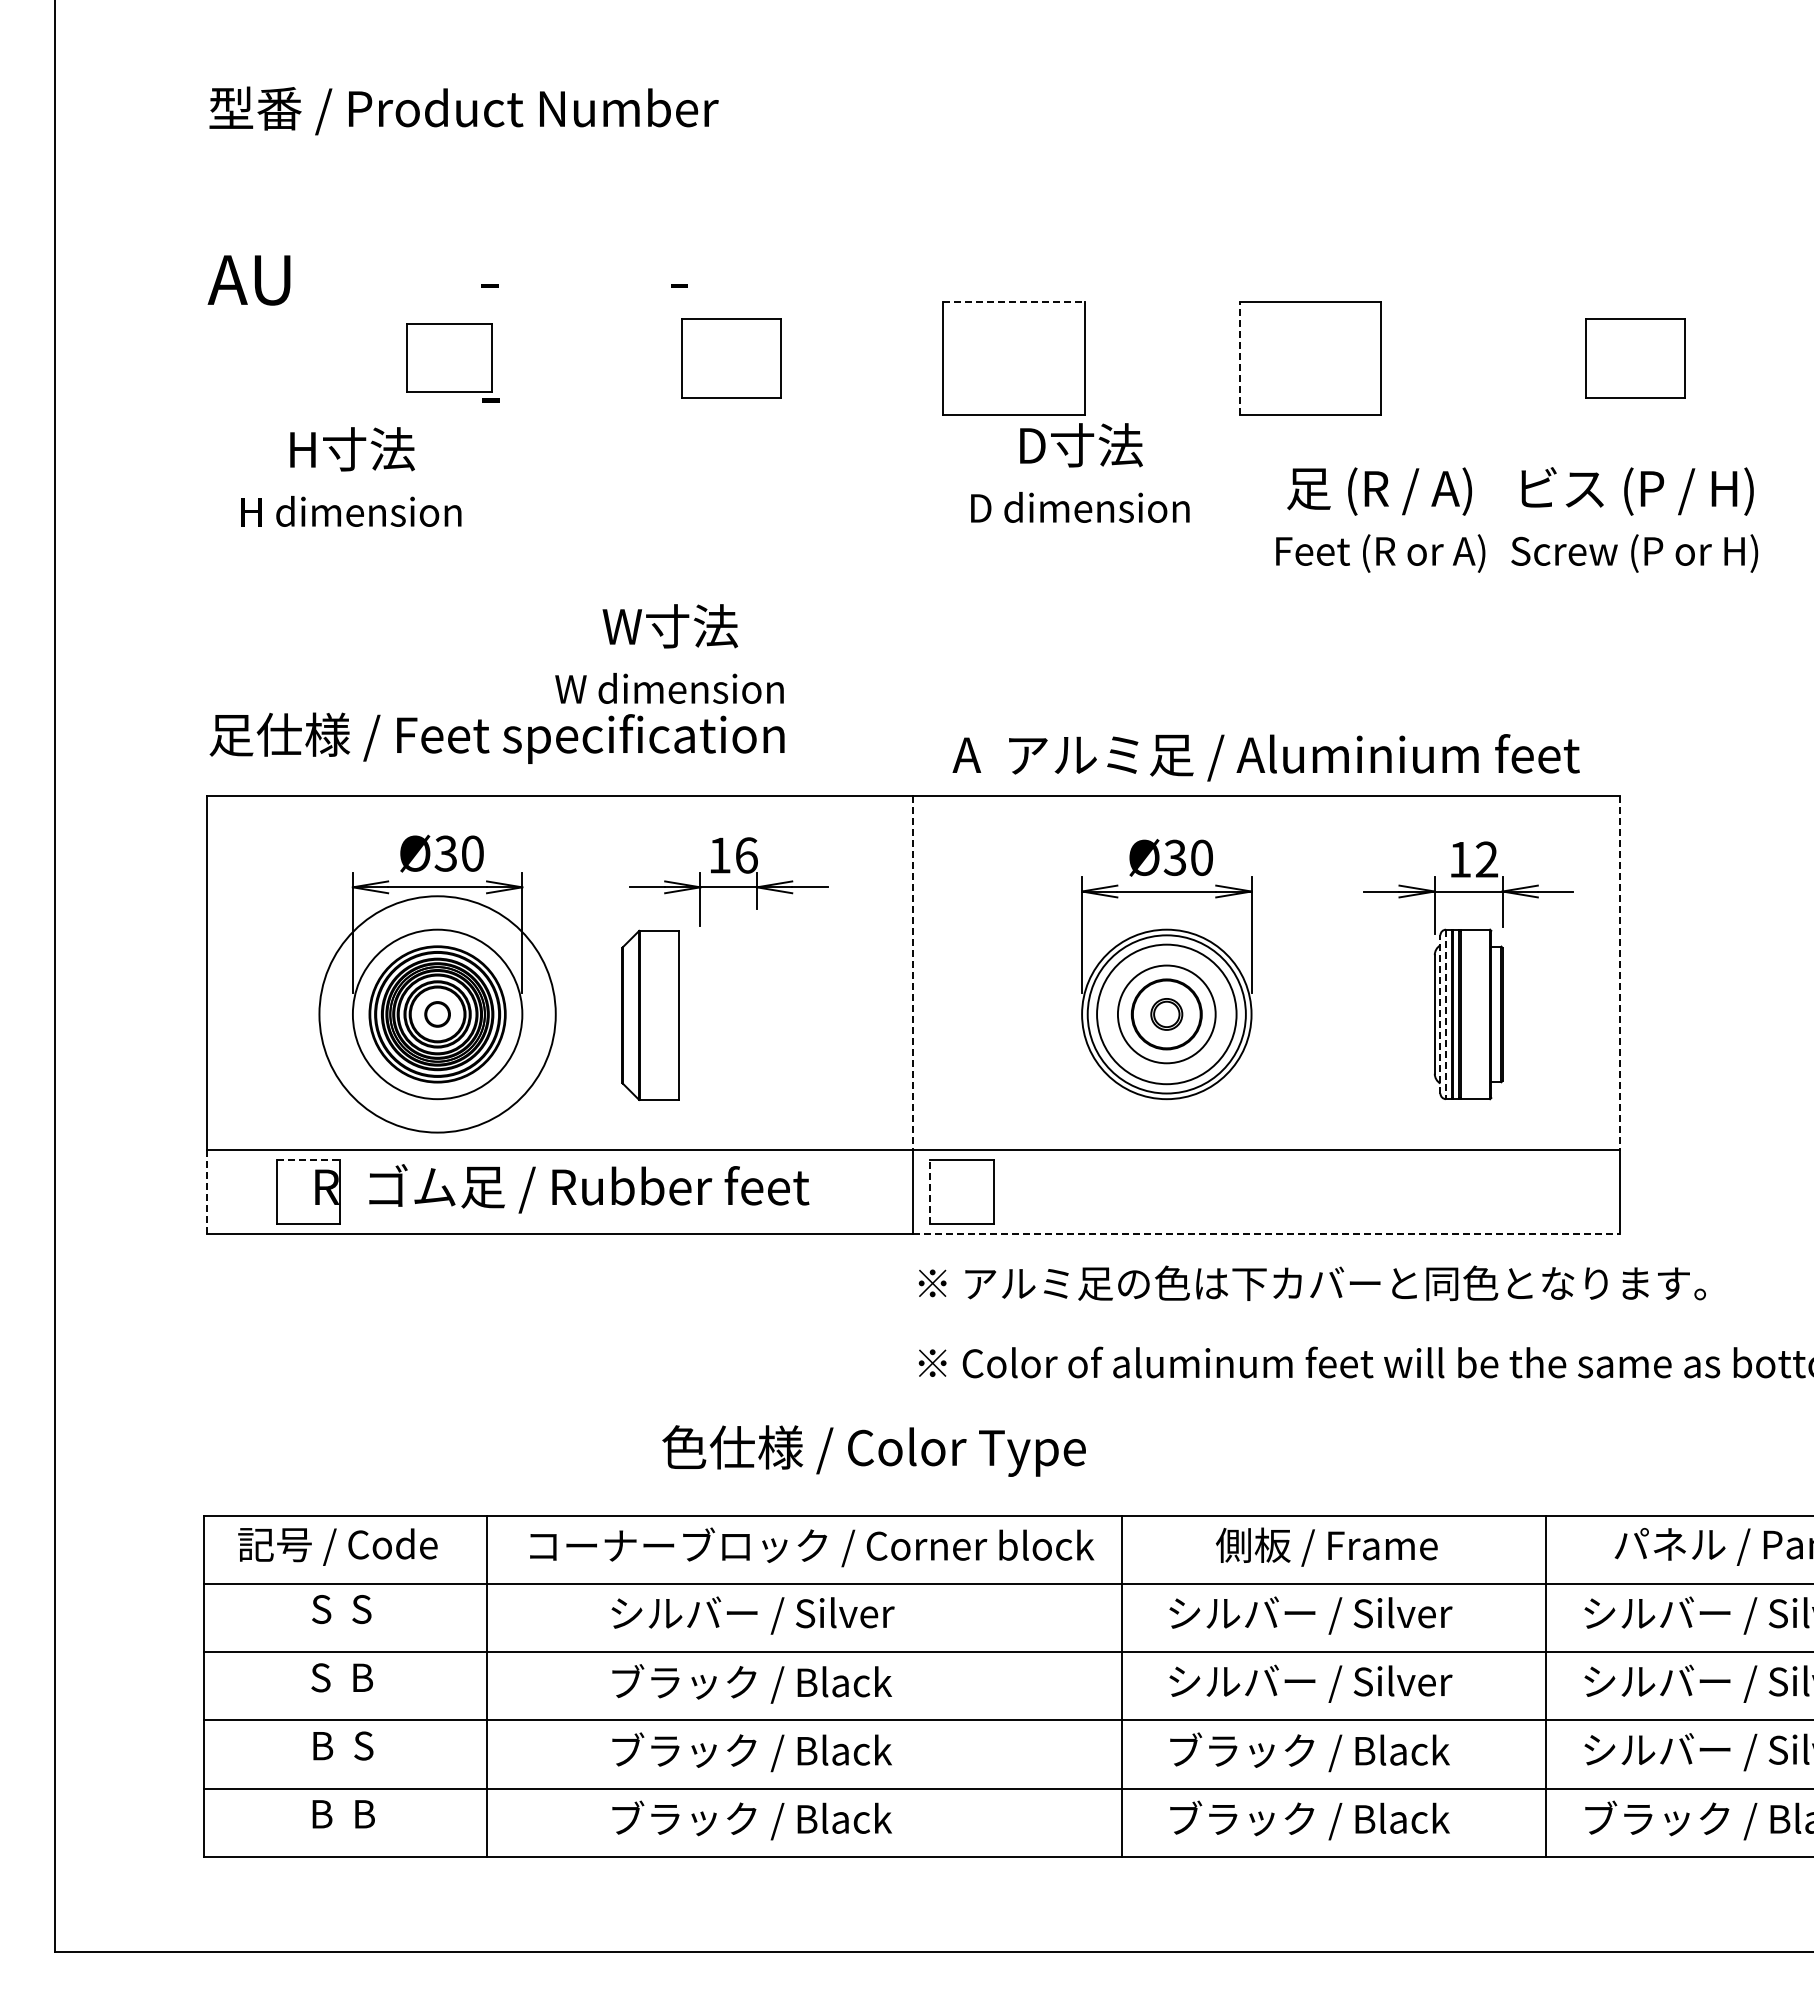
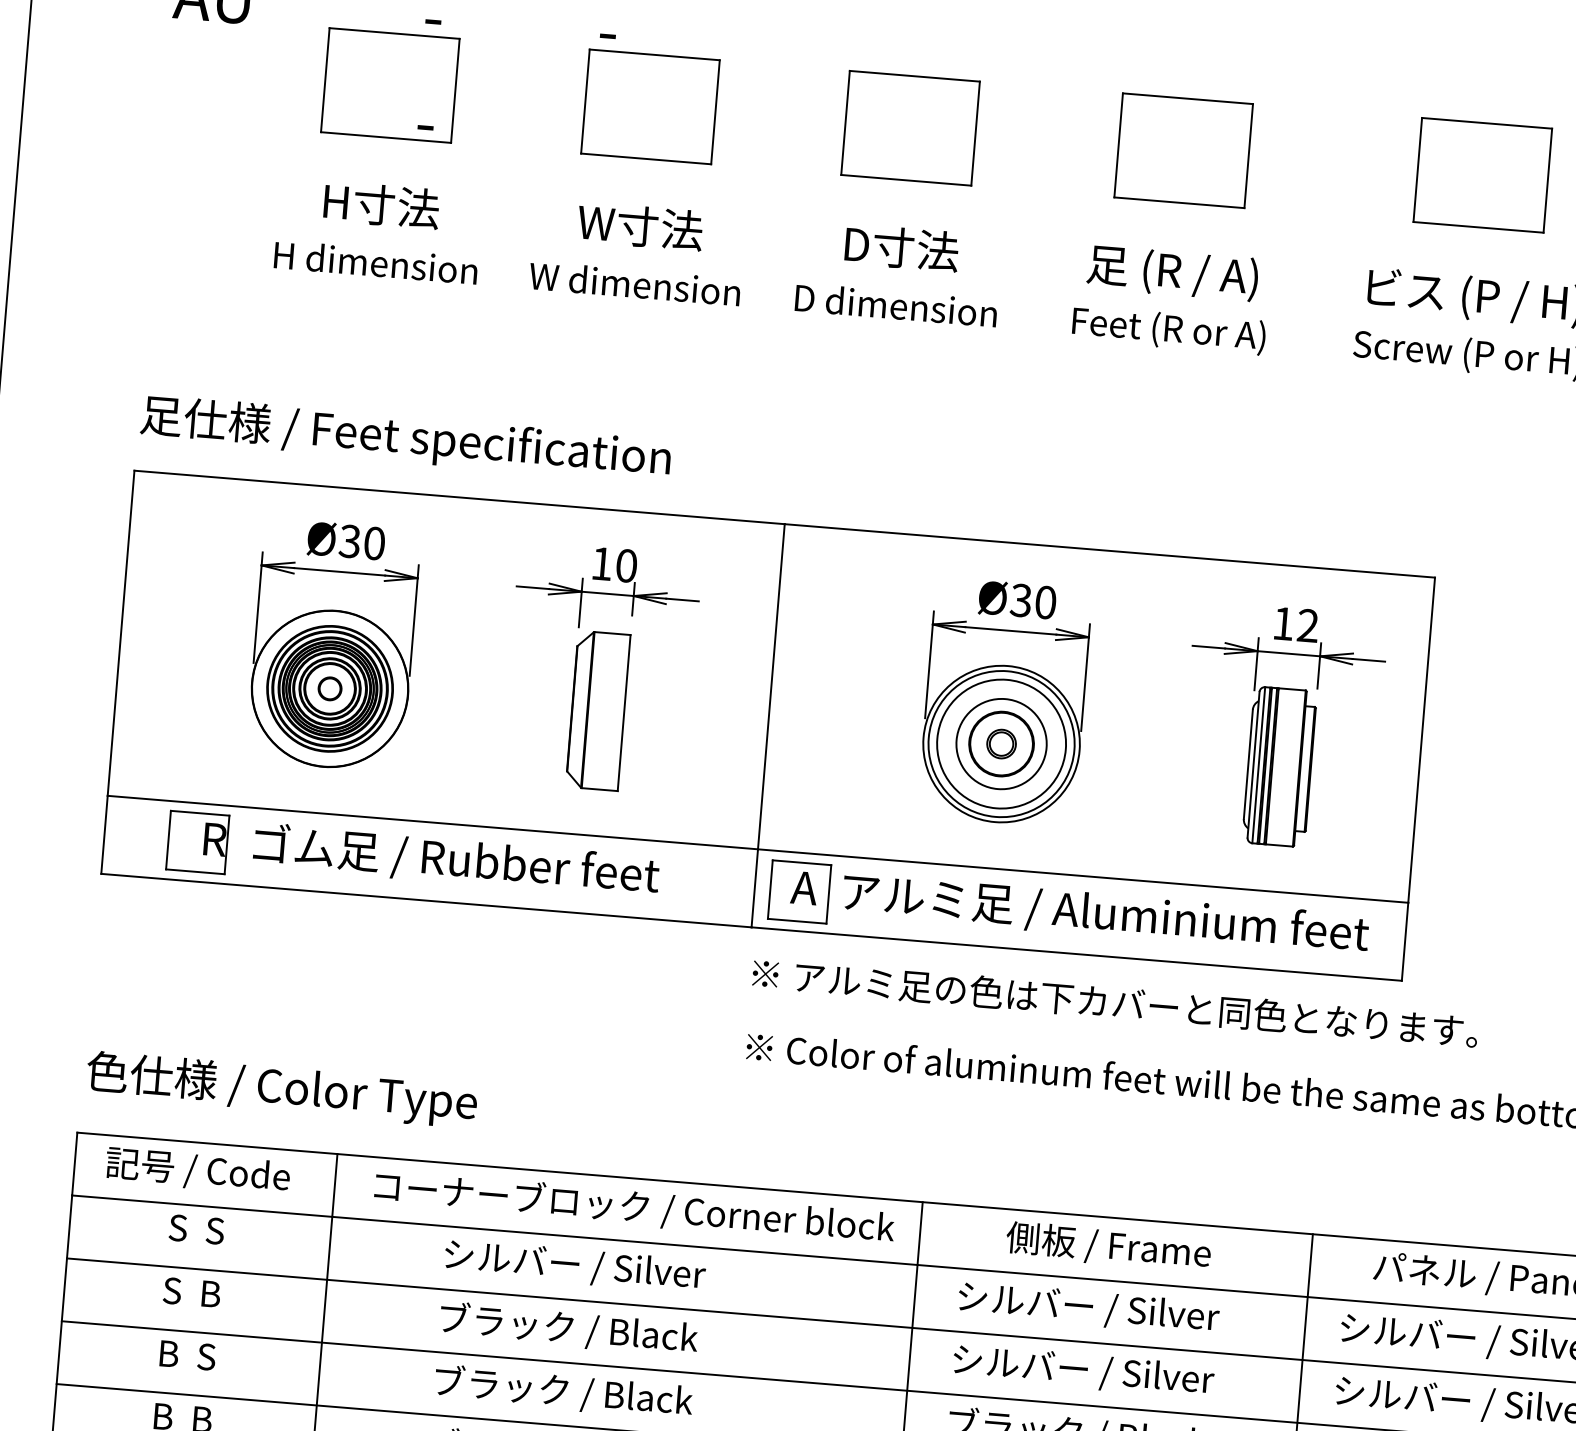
line: (1014, 301) -> (915, 76), dashed -> solid
line: (1240, 357) -> (1119, 144), dashed -> solid
part: (449, 358) -> (390, 85), size x1.67
part: (731, 358) -> (650, 107), size x1.43
part: (1635, 358) -> (1482, 175), size x1.43
text: (1080, 472) -> (899, 273), moved
text: (351, 476) -> (378, 230), moved
text: (1380, 519) -> (1171, 299), moved
text: (669, 653) -> (637, 251), moved
text: (1265, 757) -> (1079, 912), moved
text: (746, 855) -> (626, 565), 16 -> 10
line: (913, 973) -> (771, 687), dashed -> solid
line: (1619, 973) -> (1421, 740), dashed -> solid
line: (1440, 1013) -> (1253, 763), dashed -> solid
circle: (437, 1014) -> (329, 688), size x0.71
part: (650, 1014) -> (598, 710), moved
line: (1446, 1014) -> (1259, 765), dashed -> solid
line: (308, 1160) -> (200, 813), dashed -> solid
line: (930, 1191) -> (770, 889), dashed -> solid
line: (207, 1192) -> (104, 835), dashed -> solid
line: (1266, 1234) -> (1076, 954), dashed -> solid
text: (873, 1450) -> (281, 1089), moved

